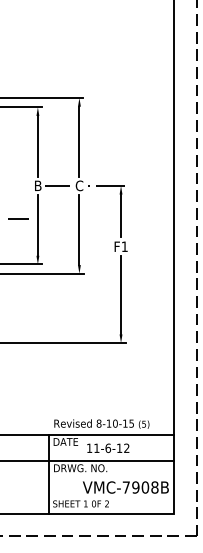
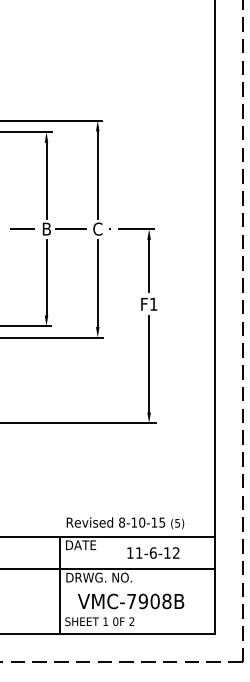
line: (18, 218) -> (22, 228), moved
text: (108, 447) -> (153, 552), moved
text: (126, 487) -> (131, 601), moved

